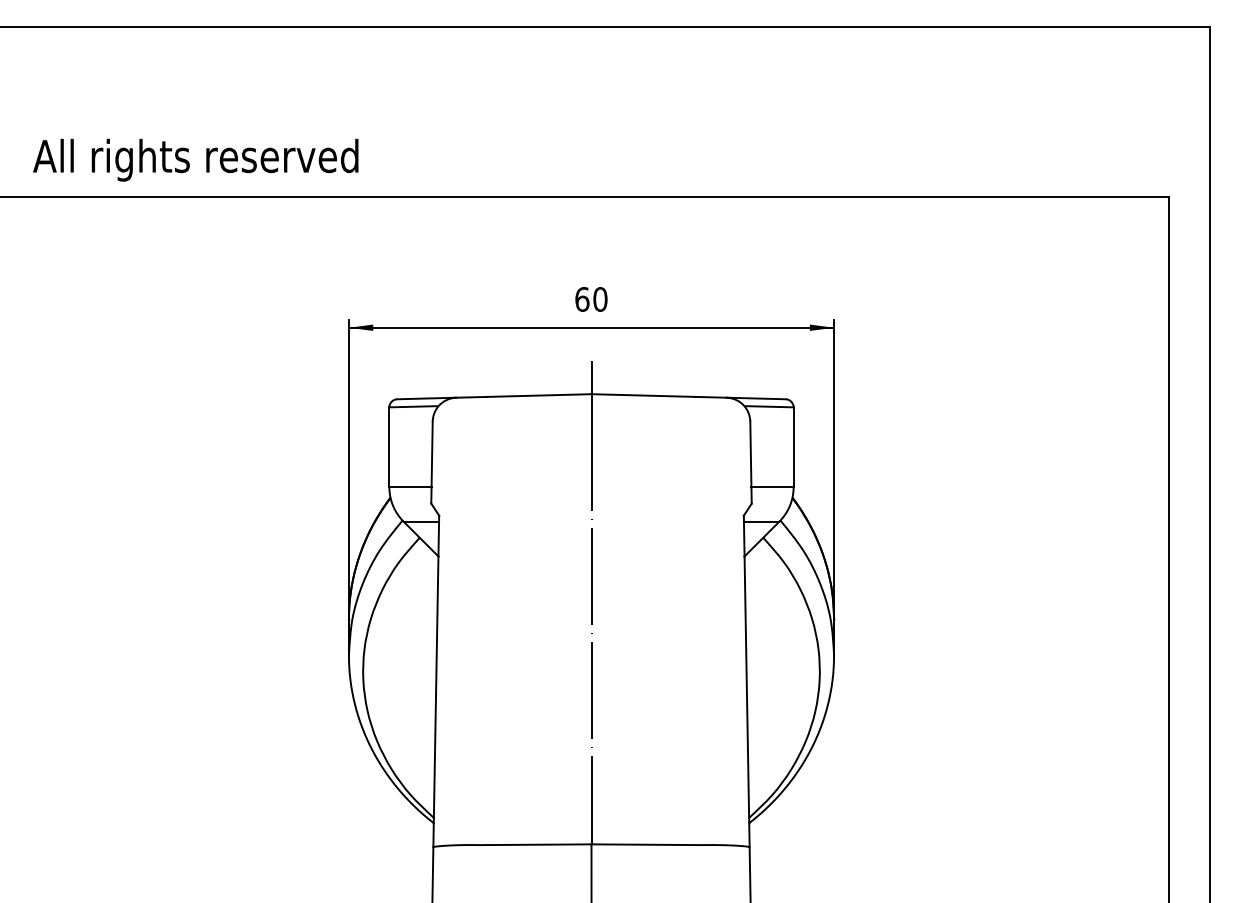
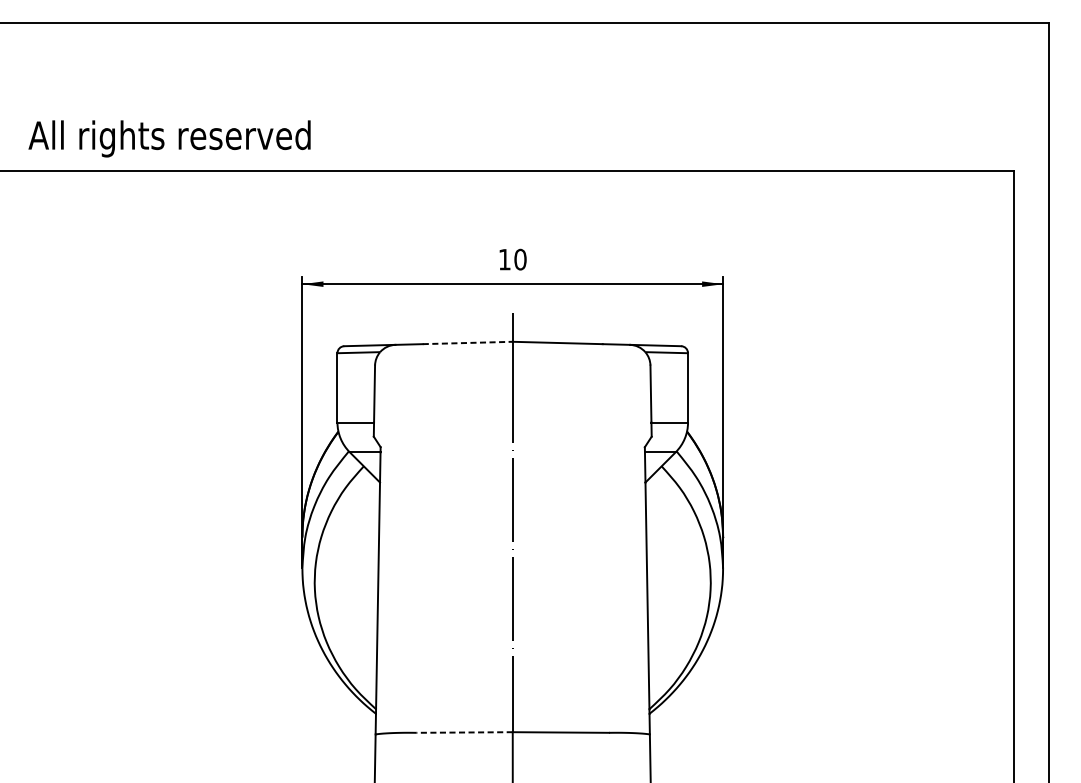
text: (582, 299) -> (504, 259), 60 -> 10
line: (539, 395) -> (467, 342), solid -> dashed
line: (535, 844) -> (464, 732), solid -> dashed

